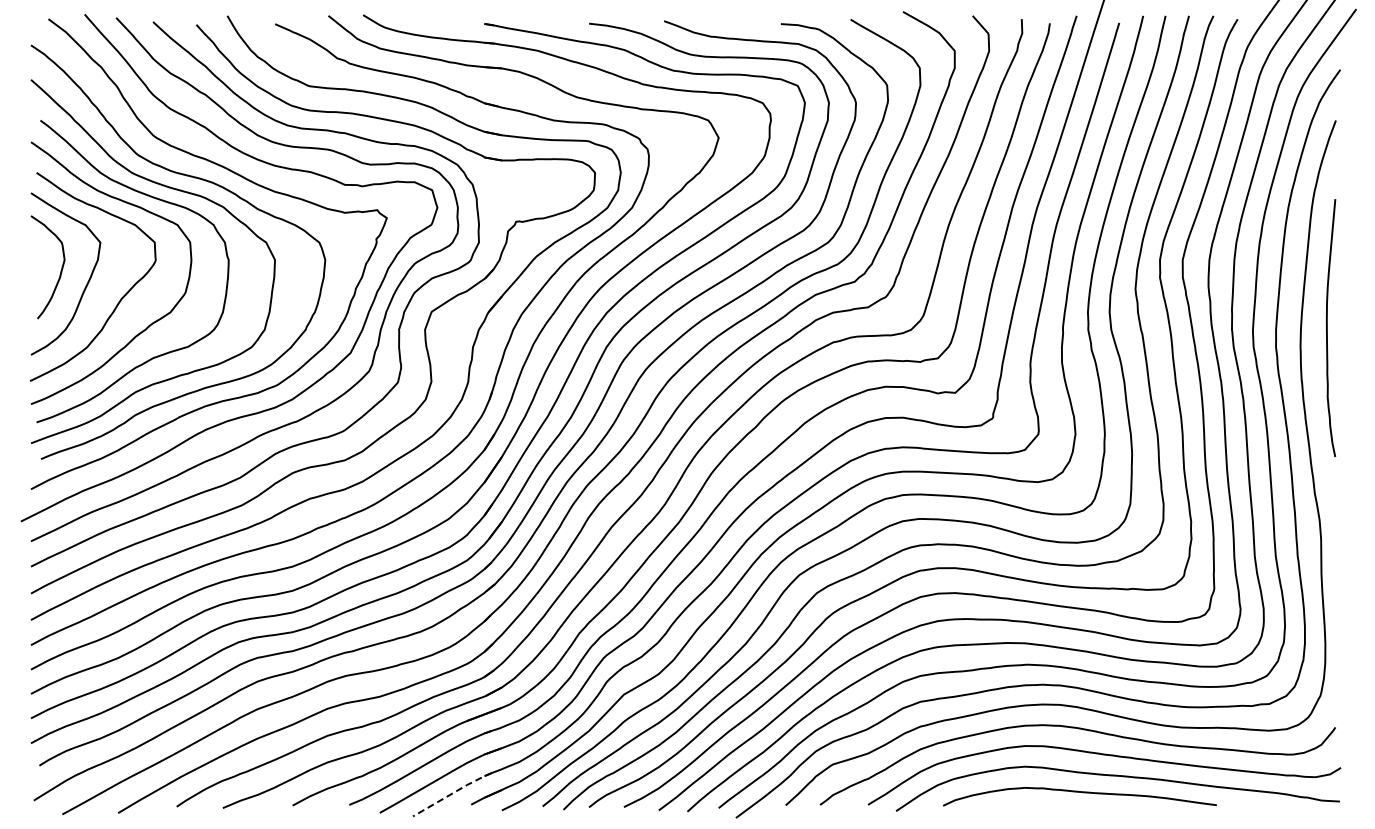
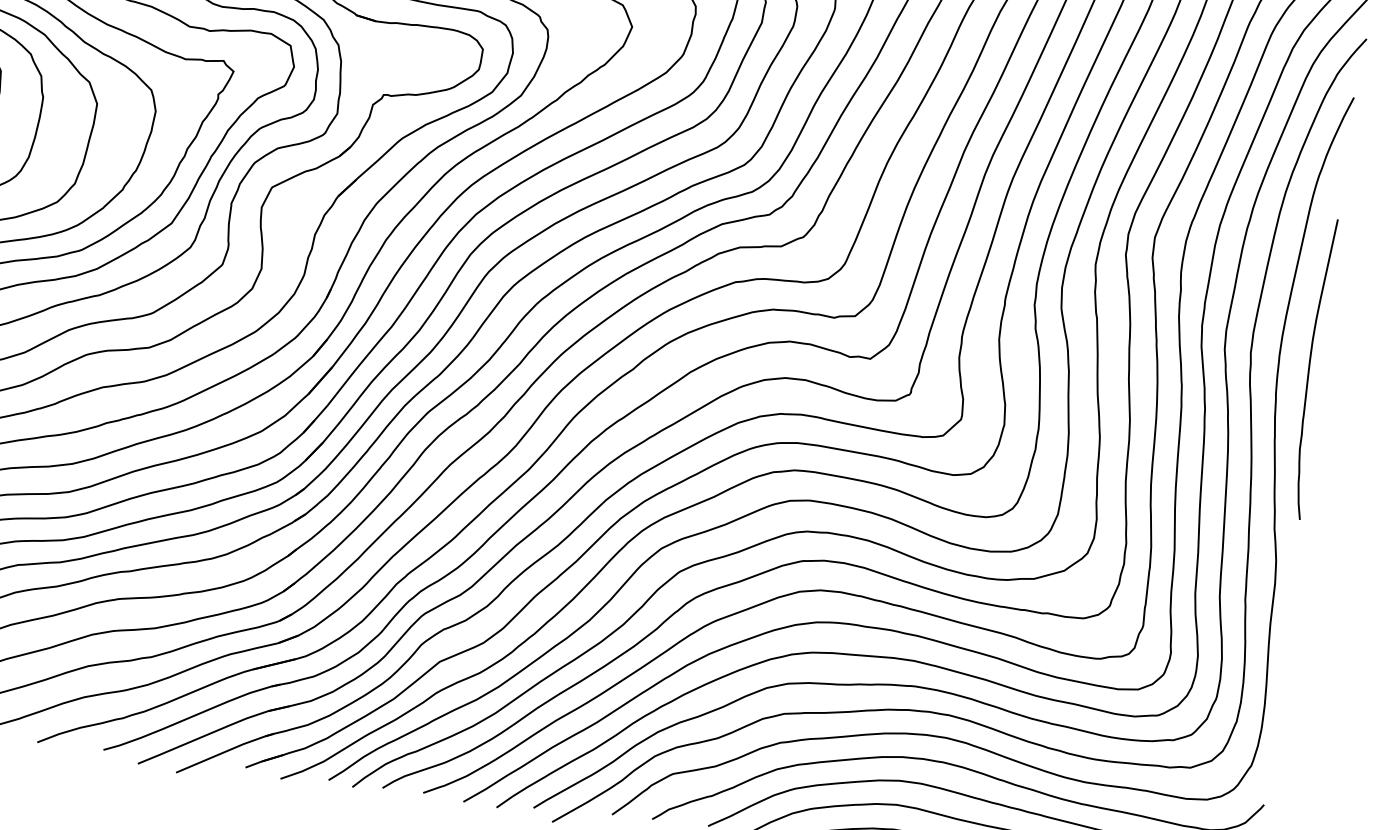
curve: (1327, 327) -> (1309, 367), moved
line: (452, 793) -> (225, 751), dashed -> solid

